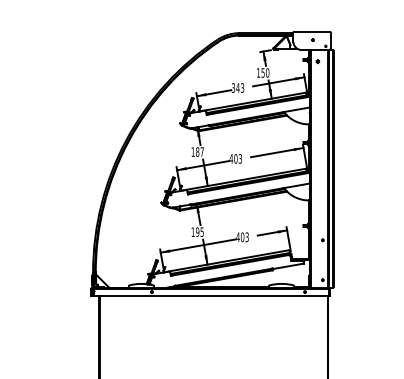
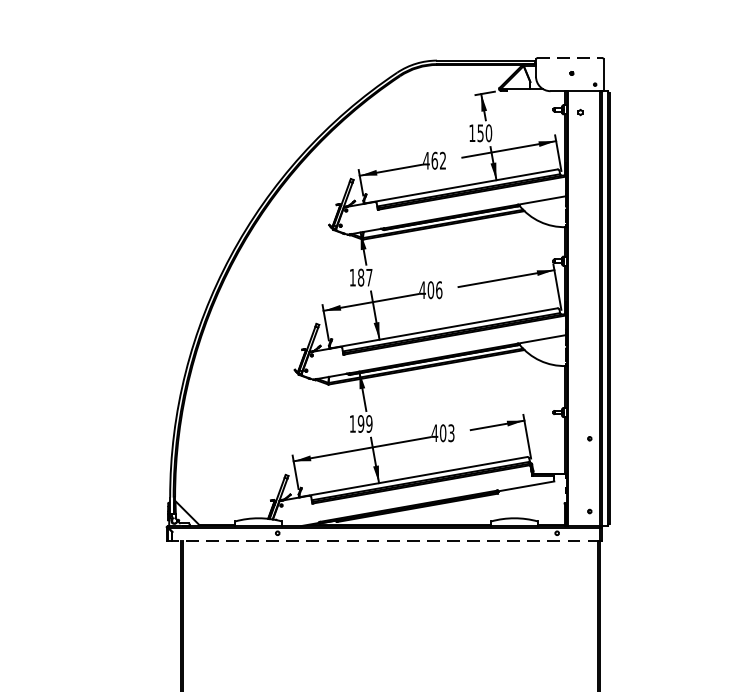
line: (312, 31) -> (570, 57), solid -> dashed
text: (237, 87) -> (433, 159), 343 -> 462
text: (240, 158) -> (439, 289), 403 -> 406
text: (201, 231) -> (368, 422), 195 -> 199
line: (211, 296) -> (386, 541), solid -> dashed

